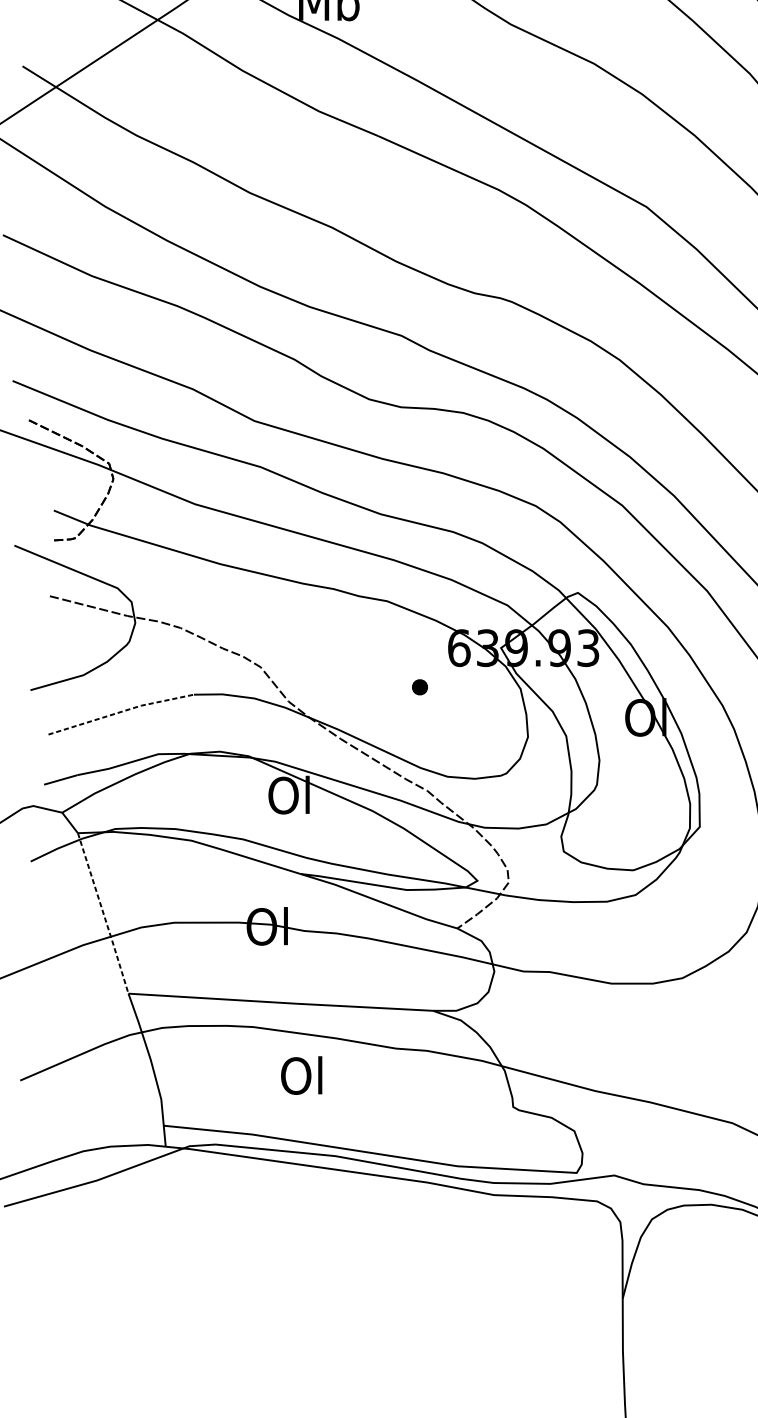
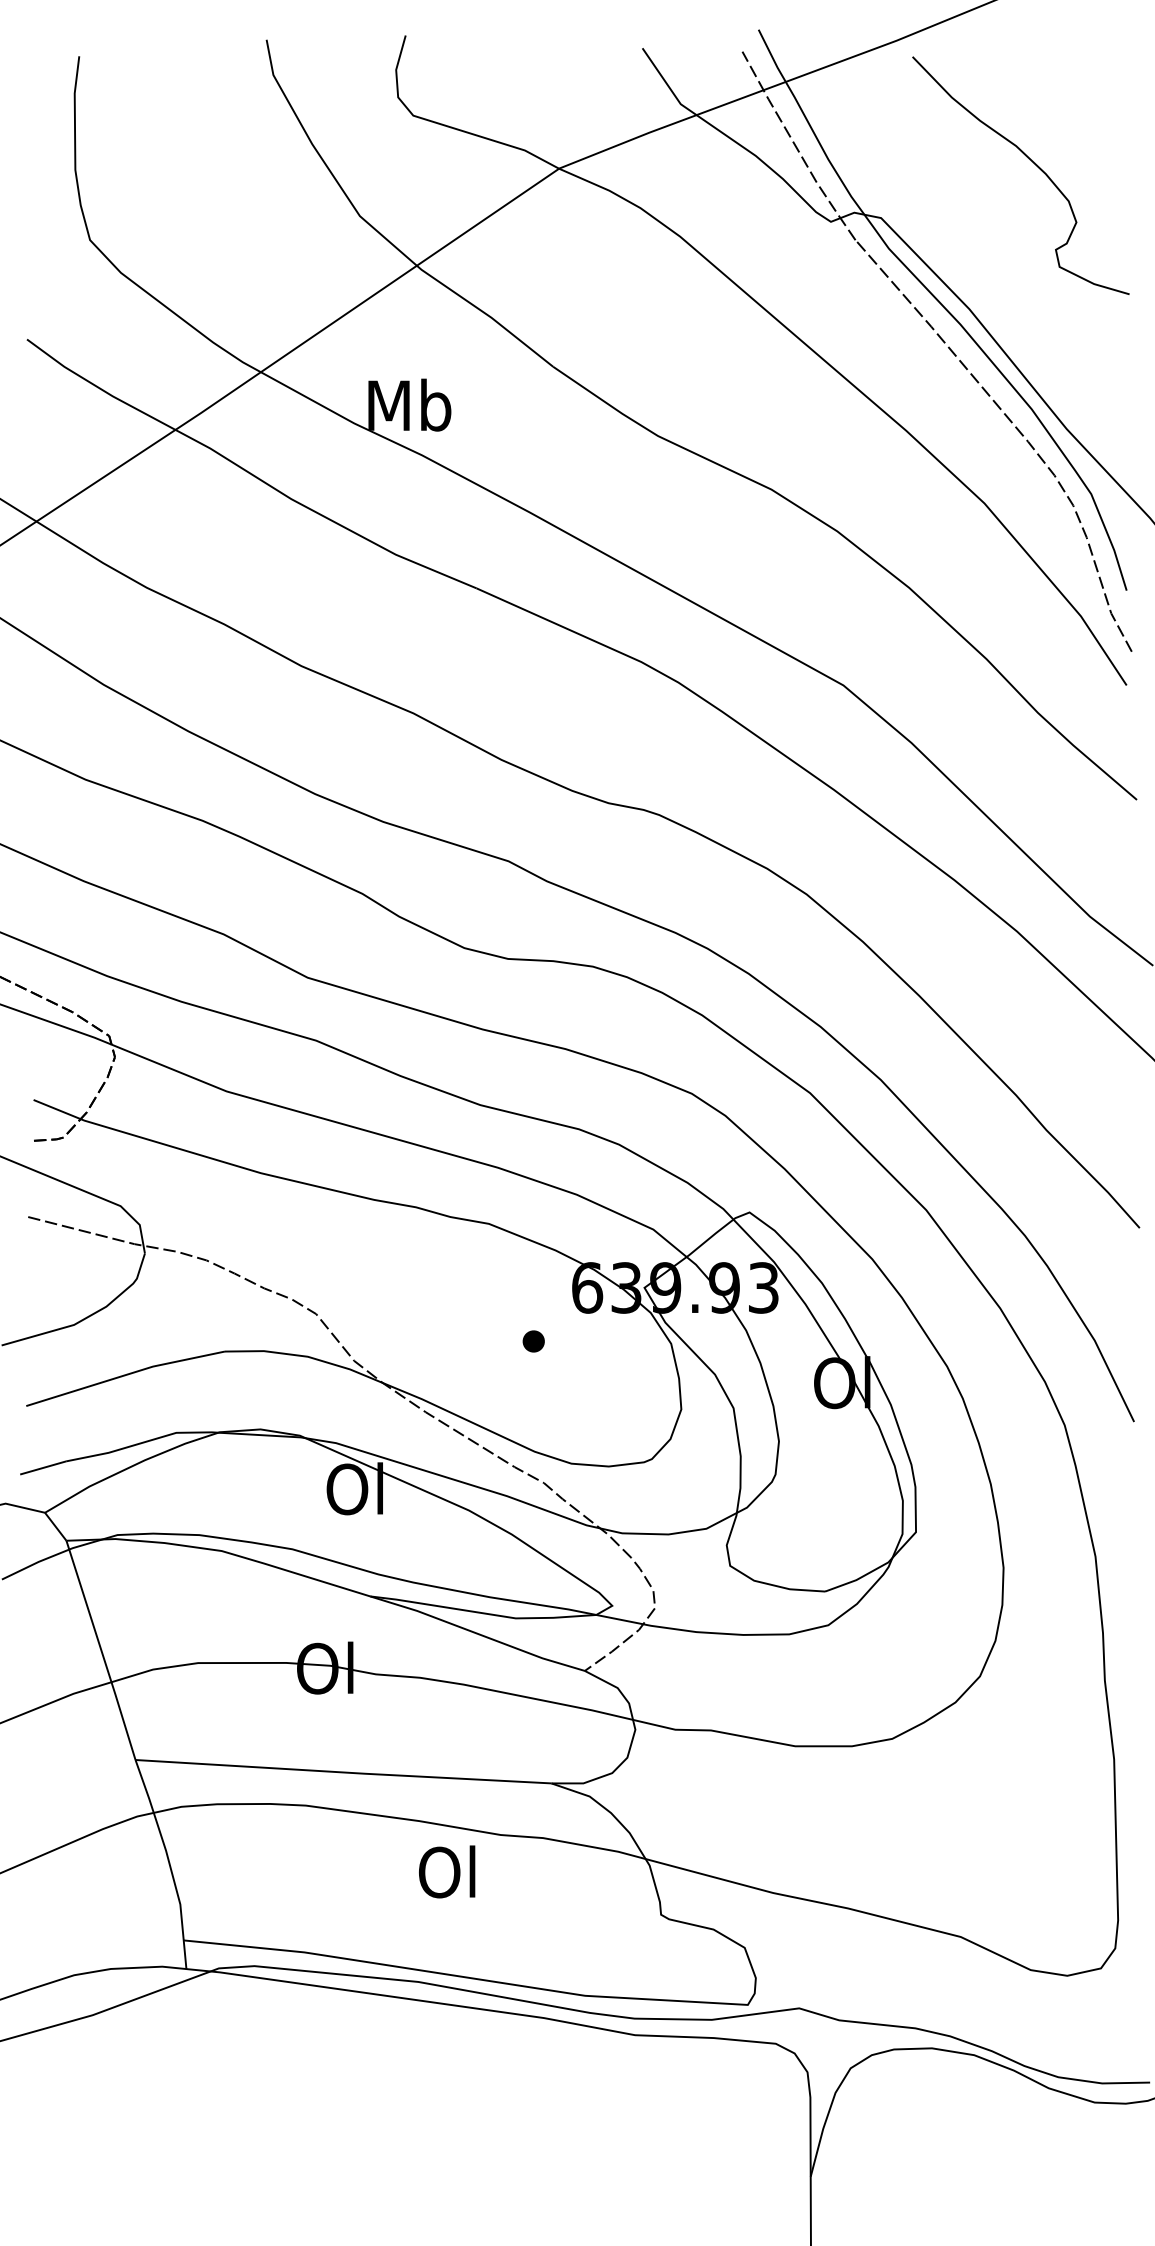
line: (121, 712) -> (125, 1375), dashed -> solid
line: (103, 914) -> (101, 1651), dashed -> solid
text: (301, 1075) -> (447, 1871), moved

